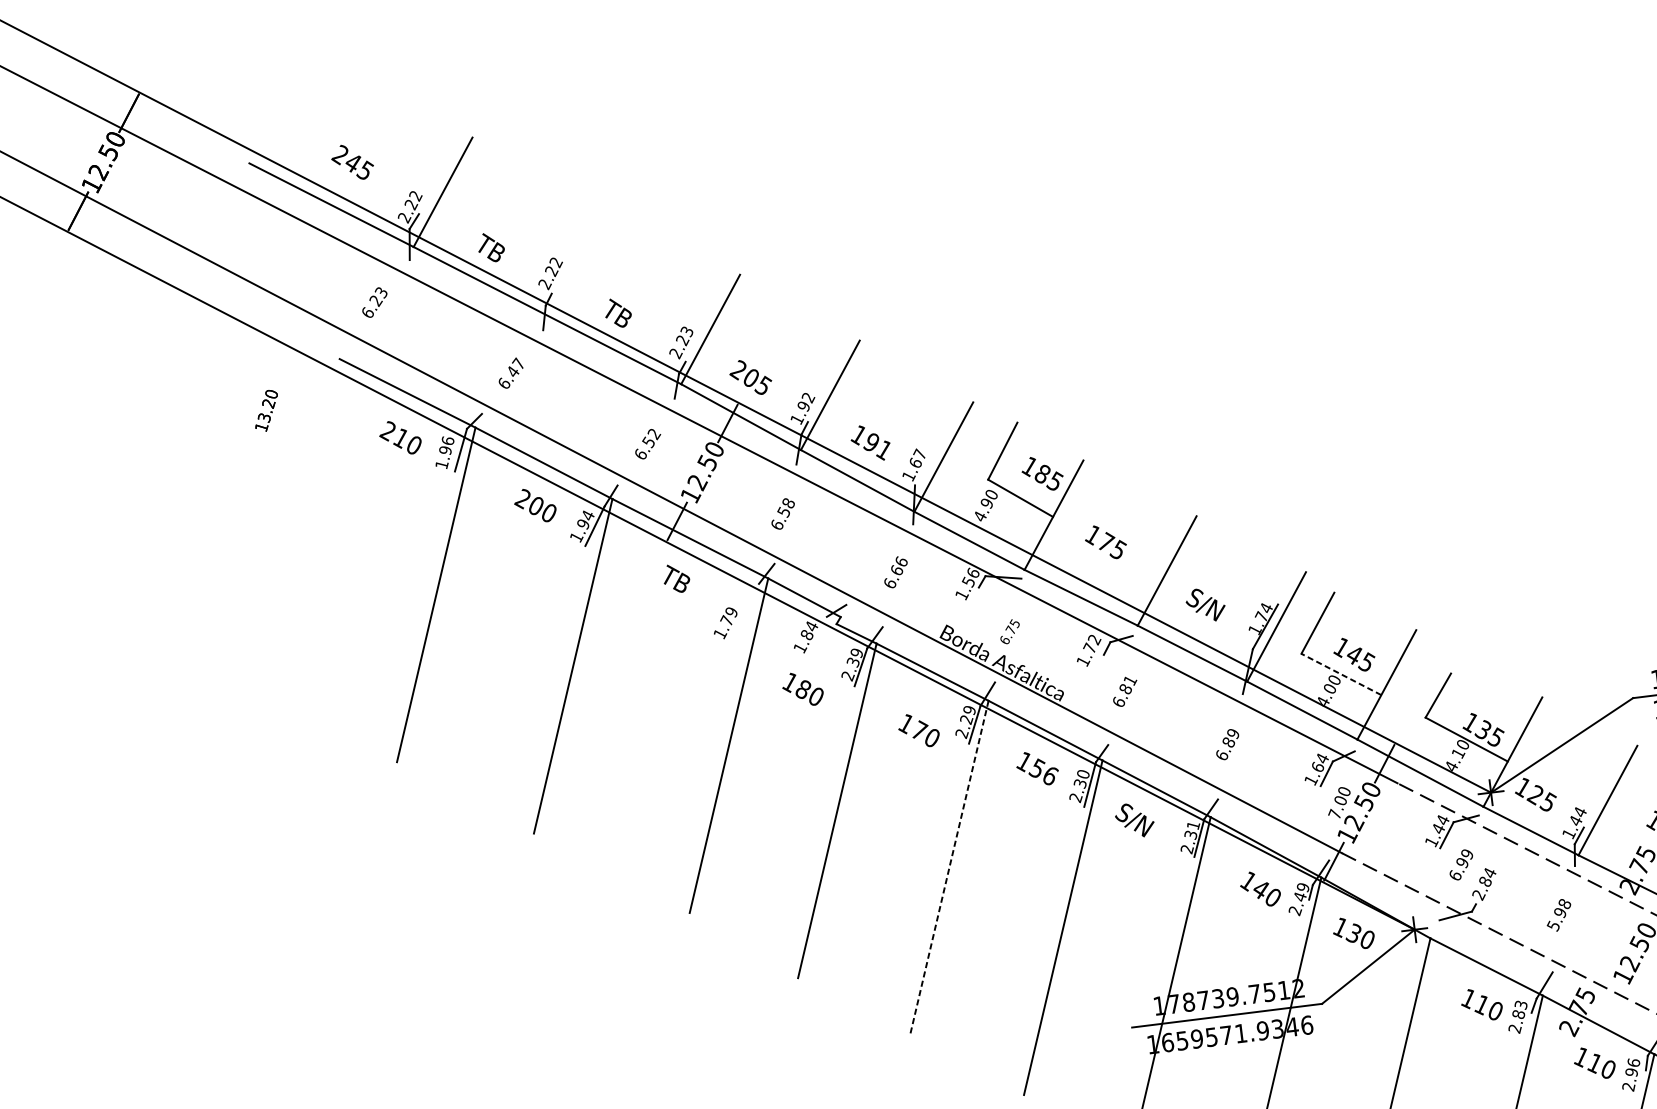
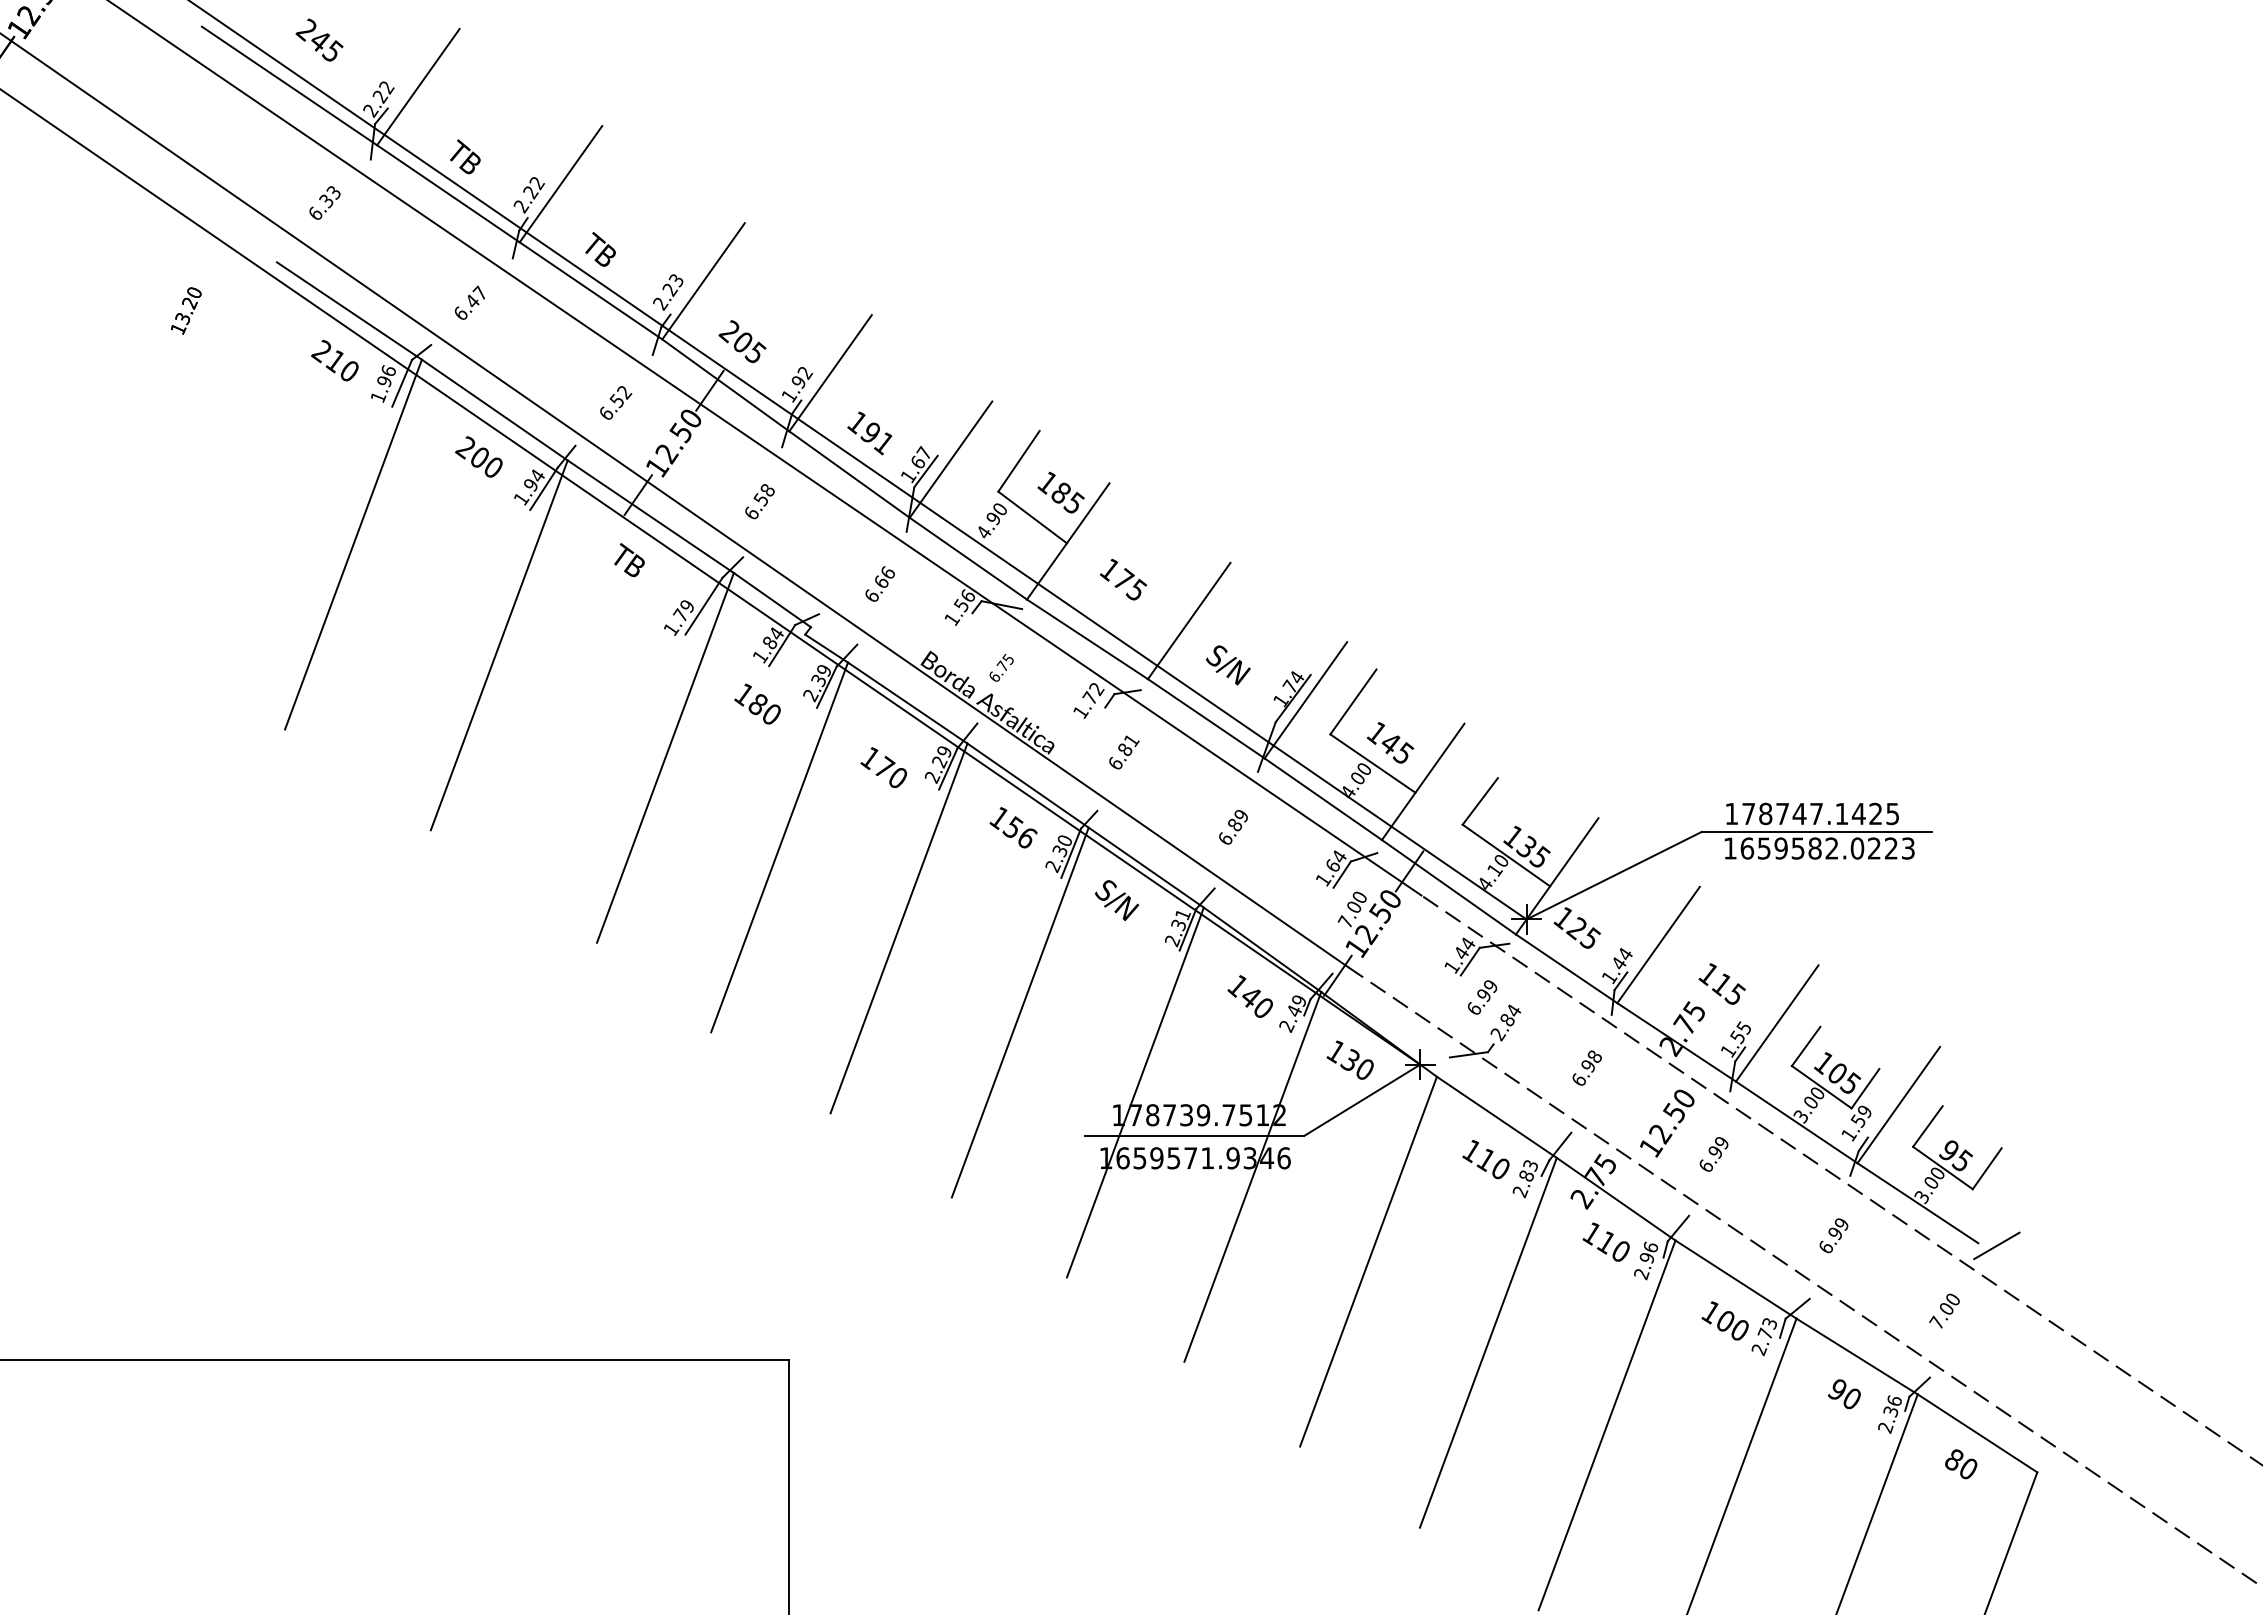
line: (576, 261) -> (560, 184), added
text: (375, 301) -> (326, 201), 6.23 -> 6.33
line: (923, 470) -> (925, 471), added
line: (745, 609) -> (703, 605), added
line: (818, 635) -> (782, 645), added
line: (1341, 674) -> (1372, 763), dashed -> solid
line: (948, 868) -> (898, 928), dashed -> solid
text: (1553, 926) -> (1578, 1080), 5.98 -> 6.98

